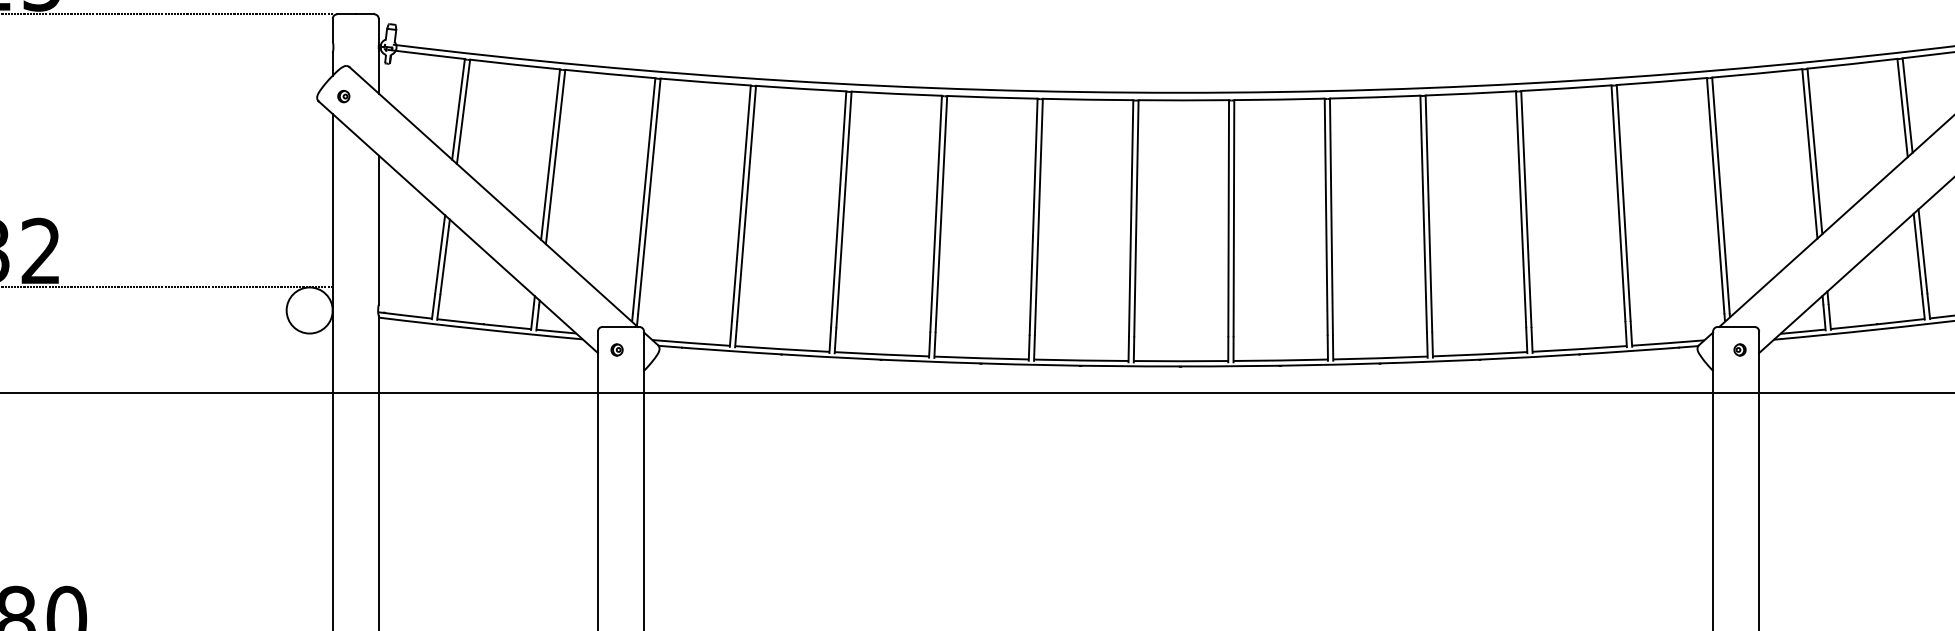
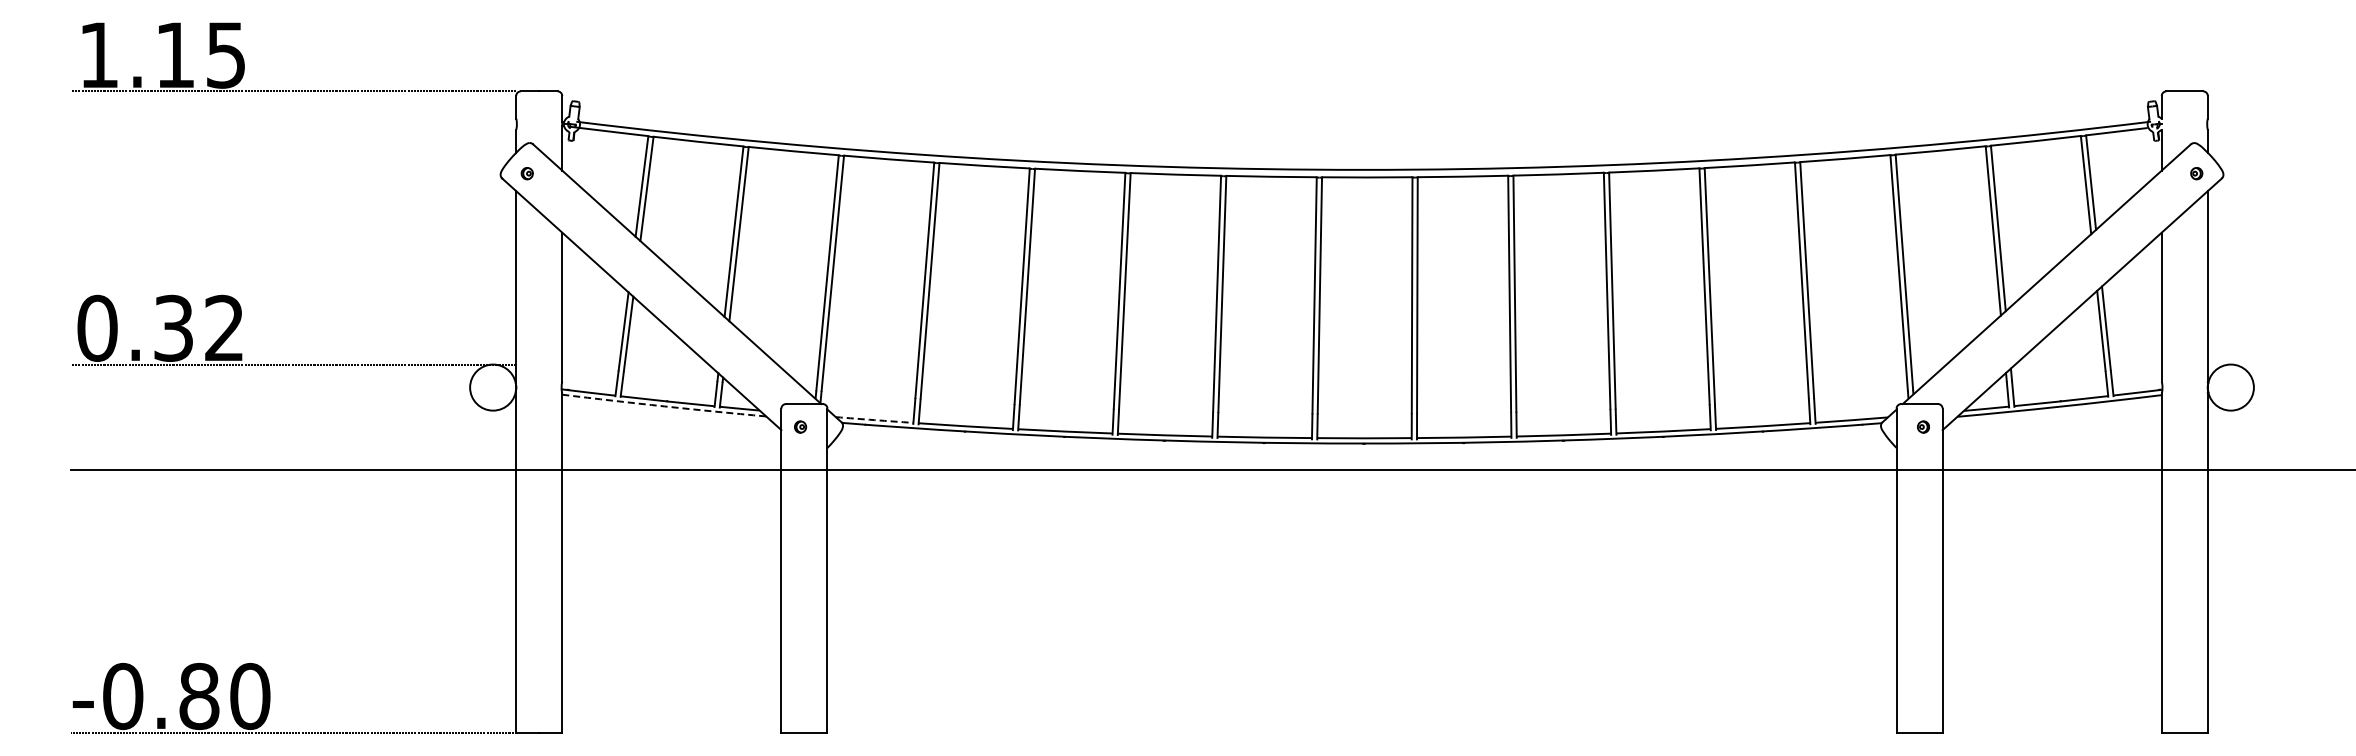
arc: (481, 329) -> (664, 406), solid -> dashed
arc: (691, 343) -> (874, 420), solid -> dashed

